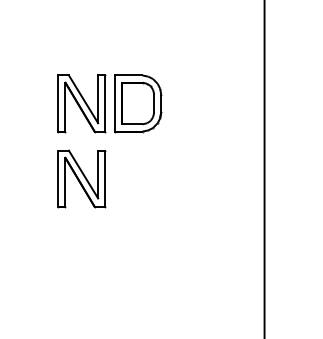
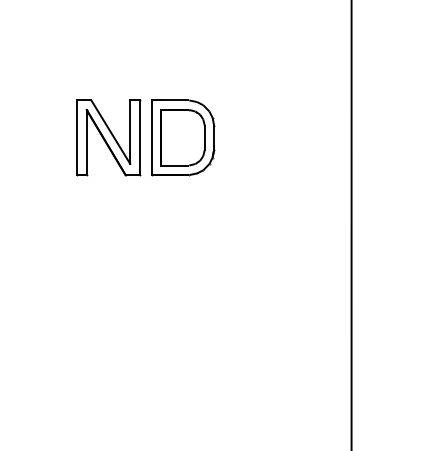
part: (81, 178) -> (108, 237), removed

